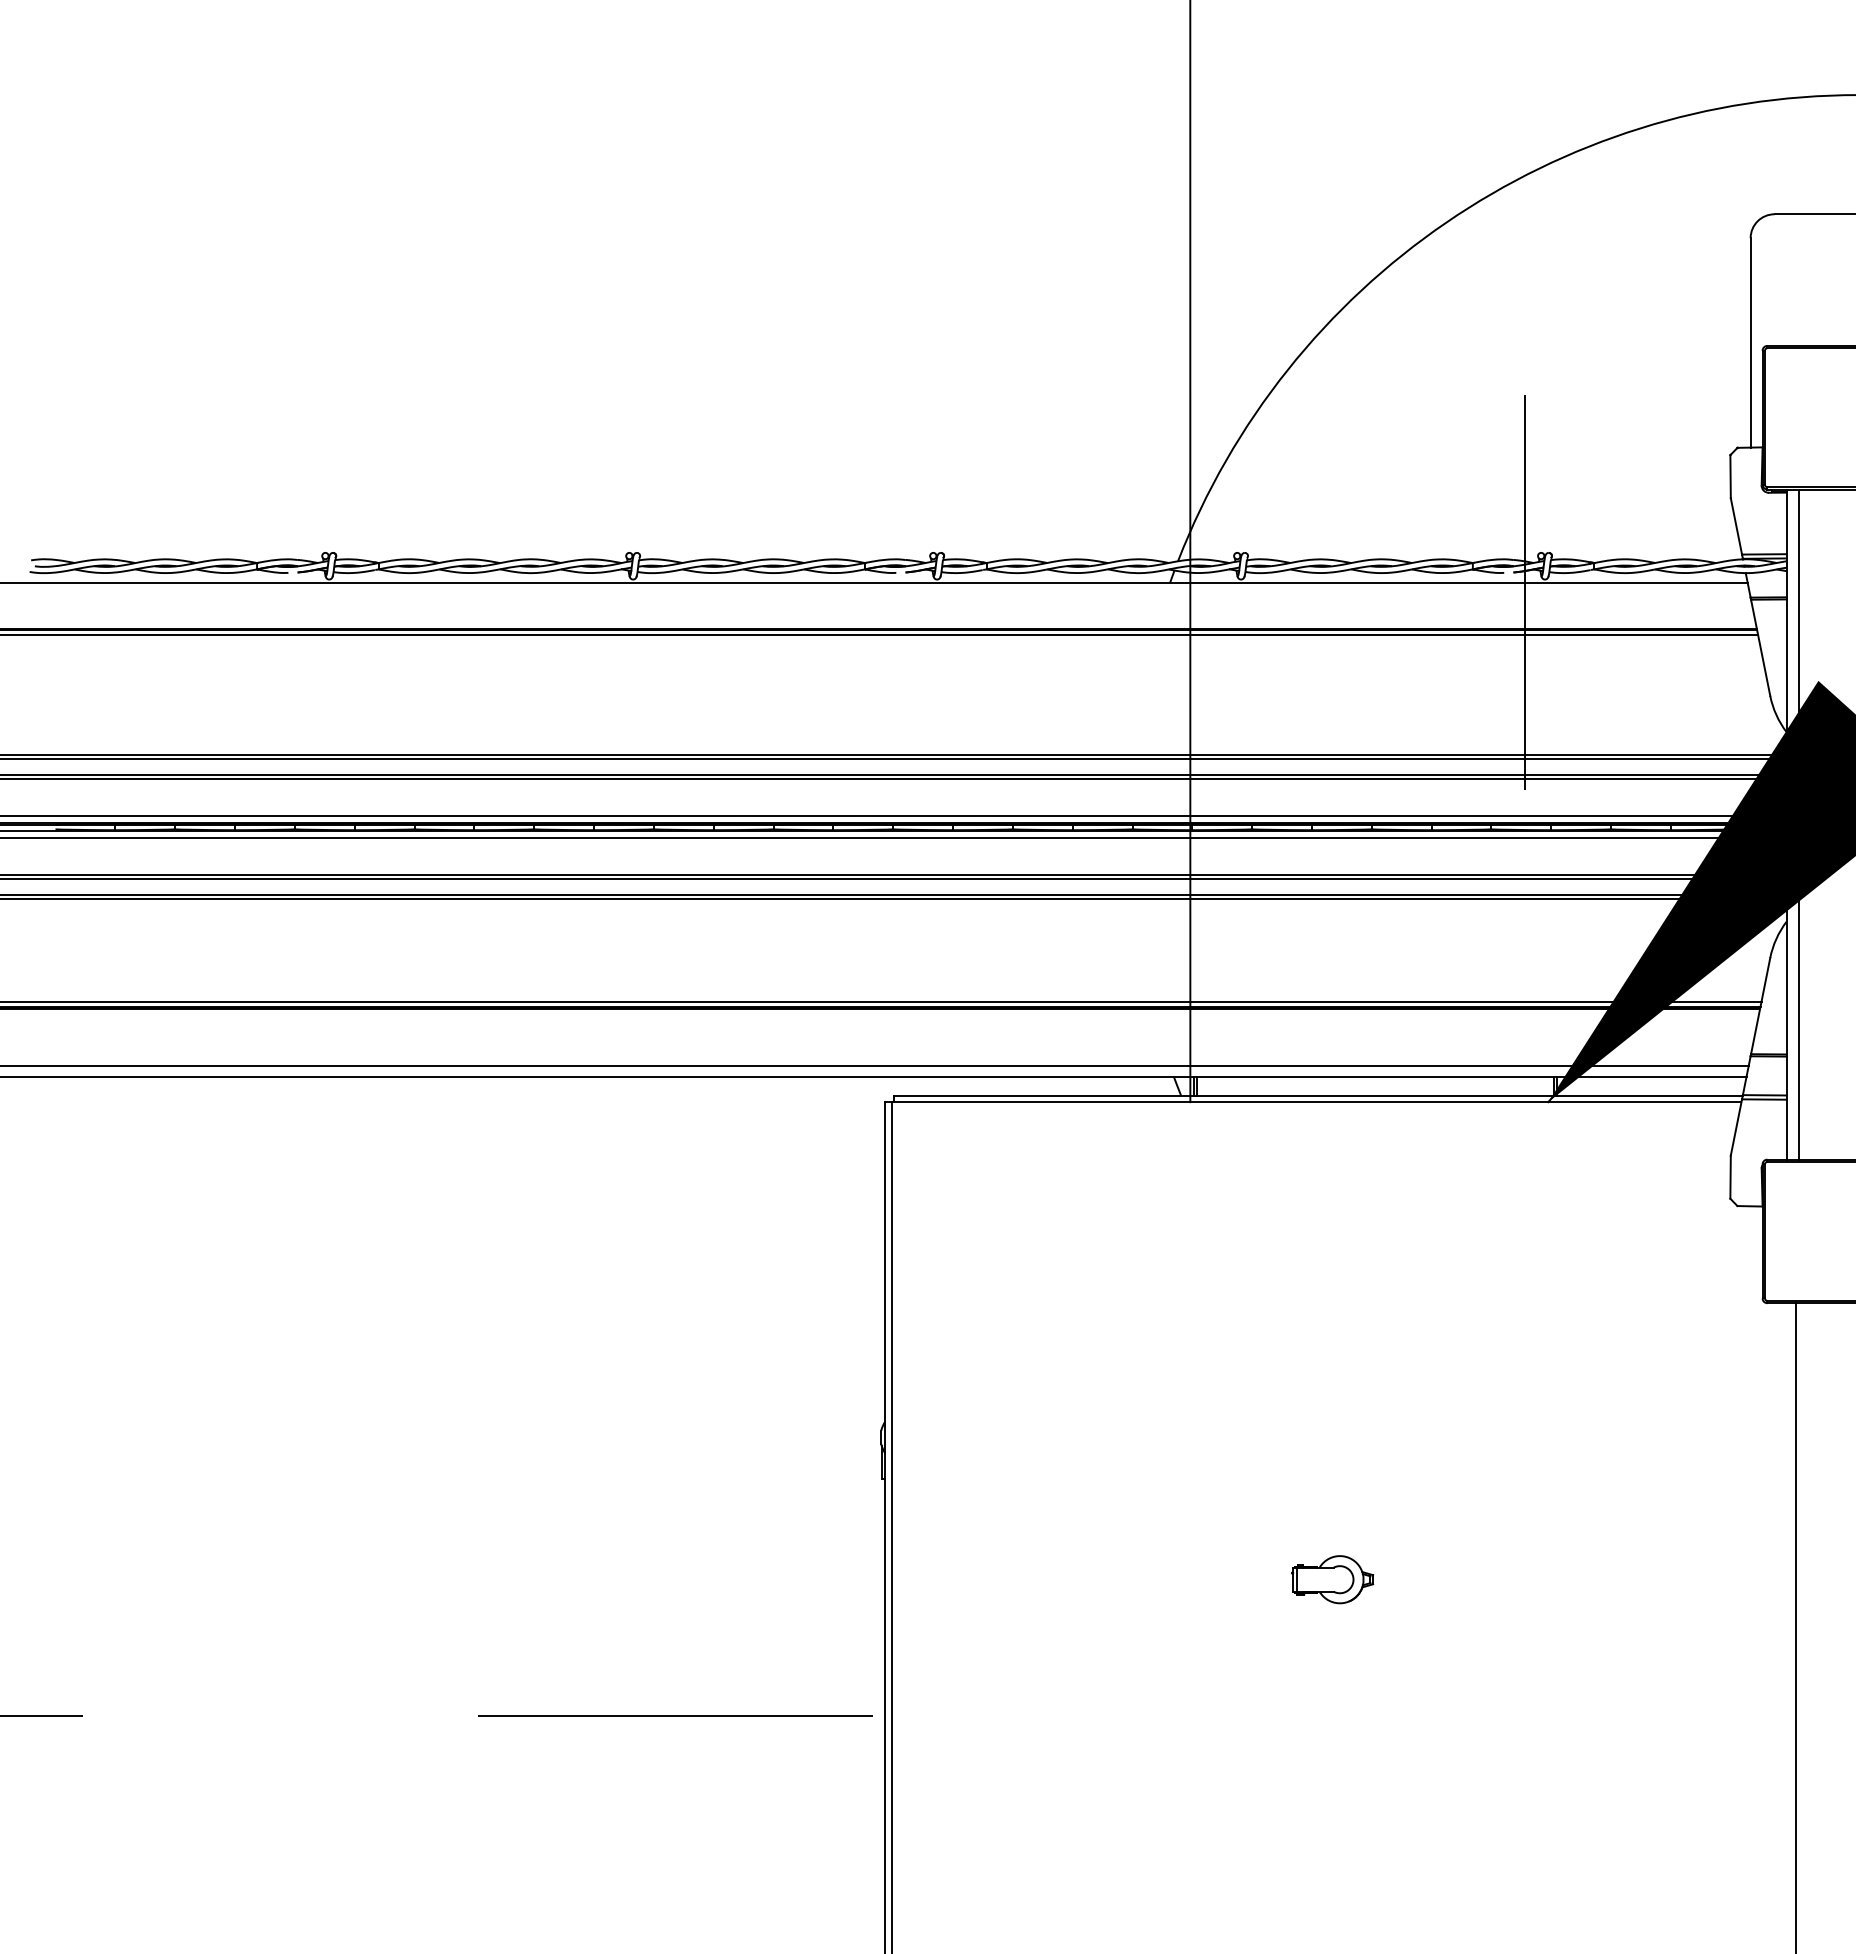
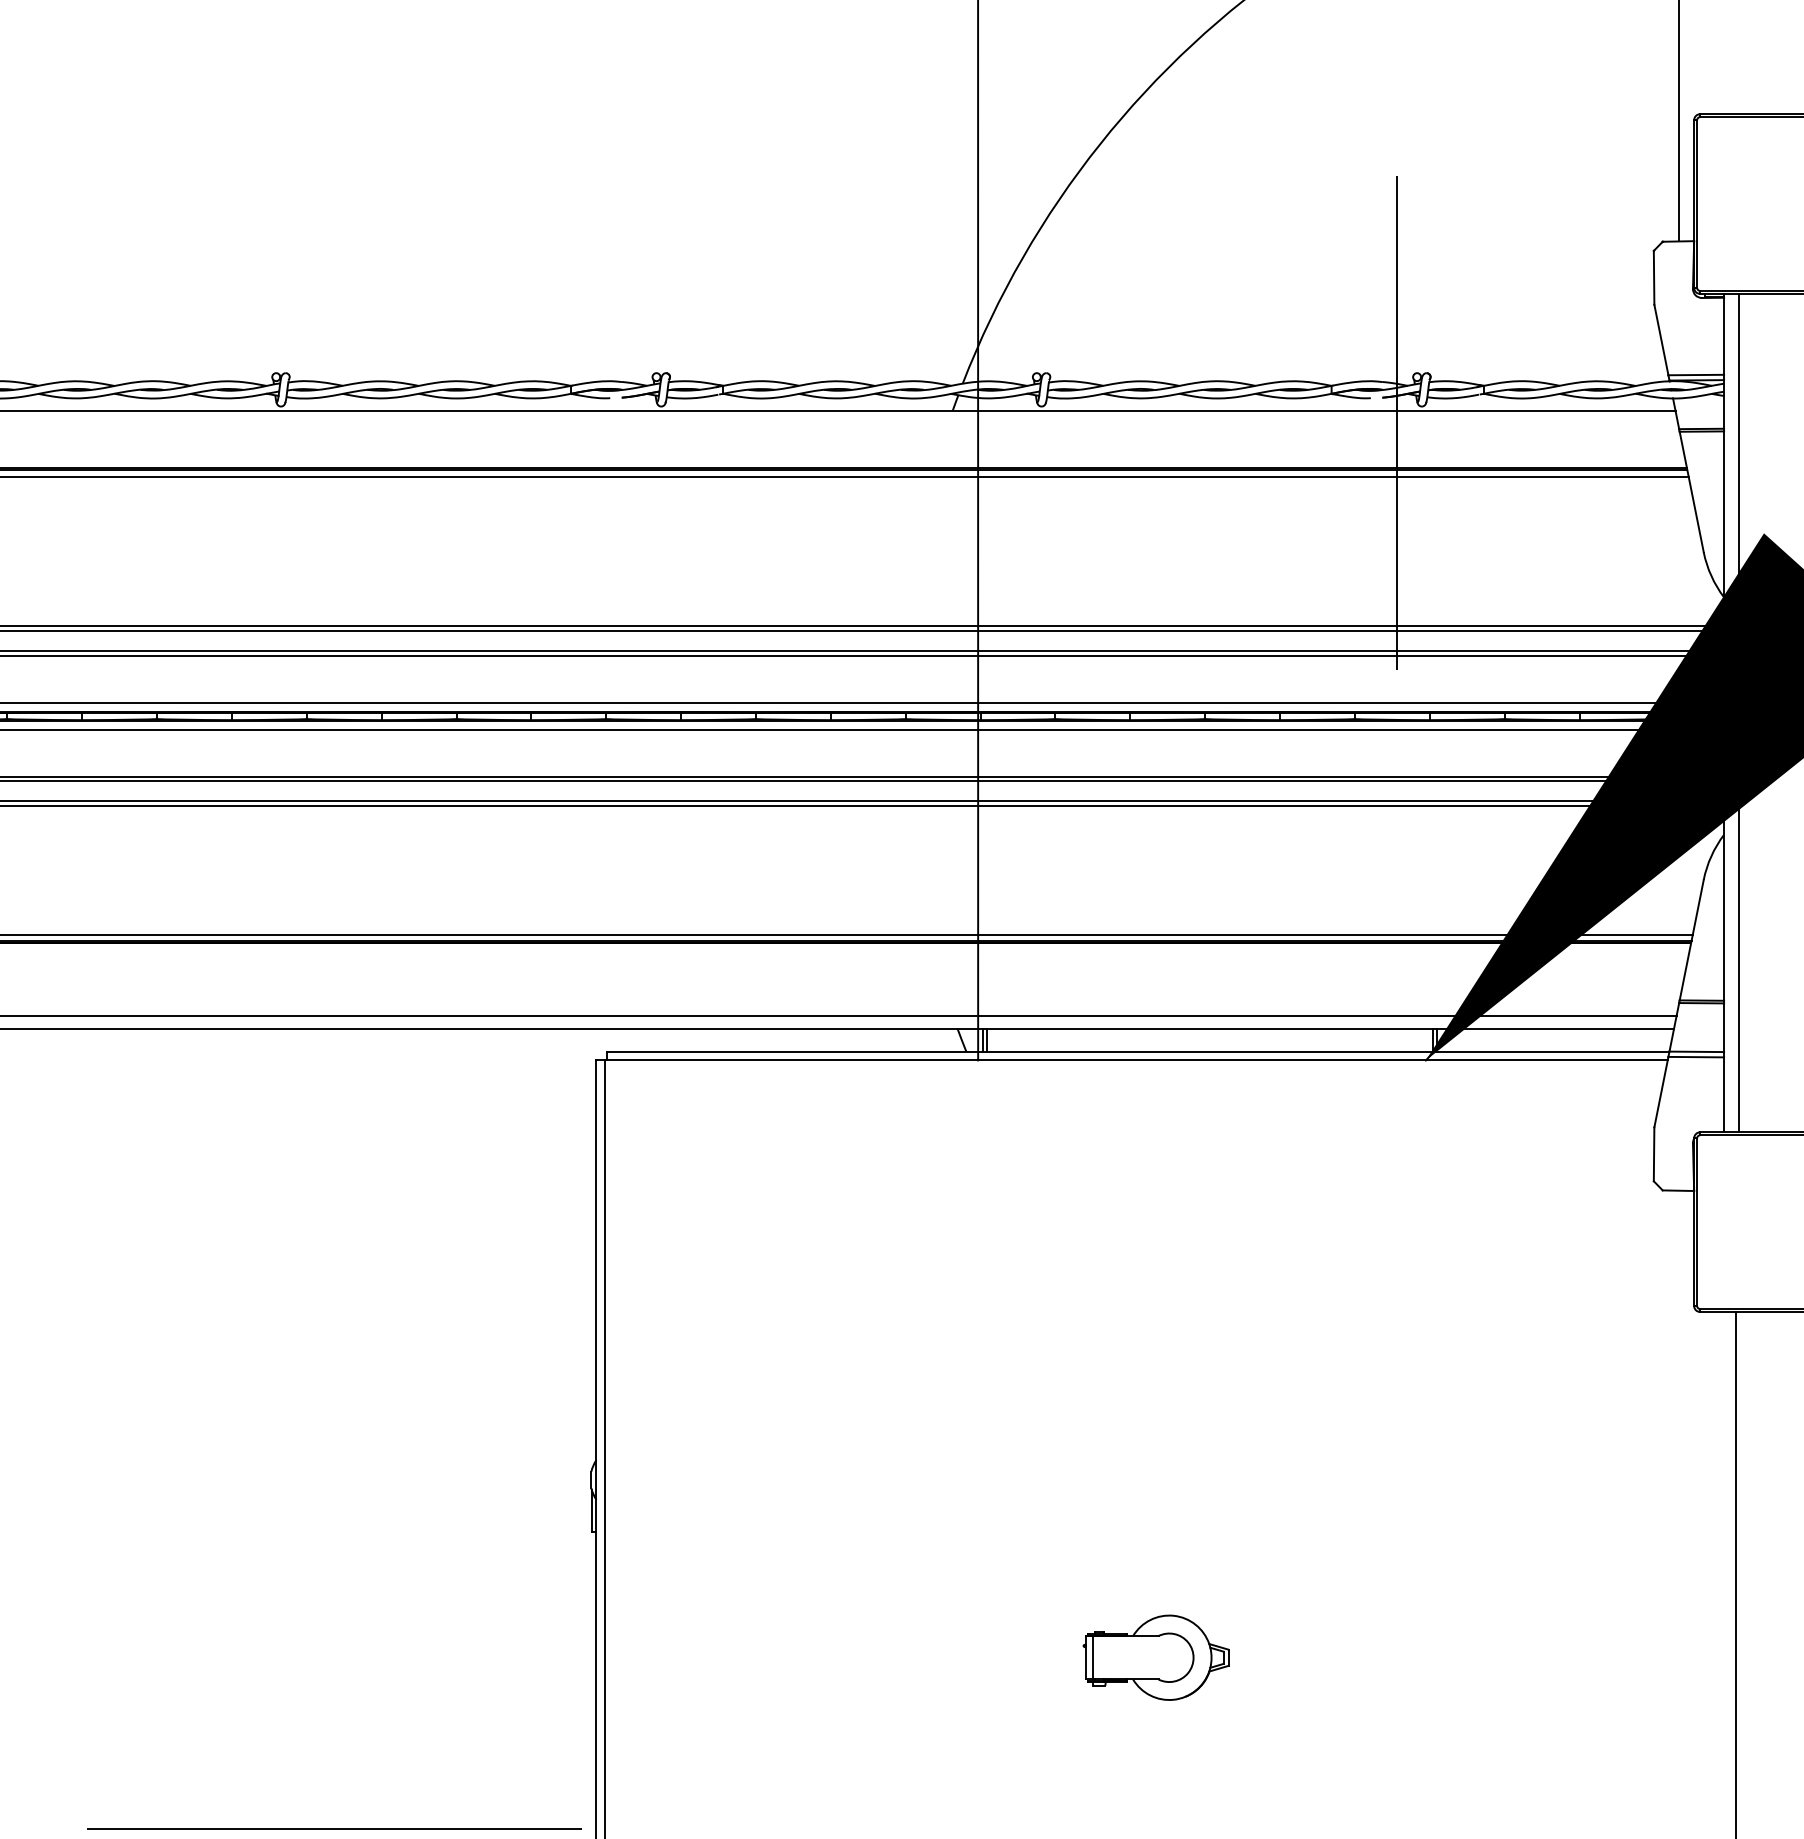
part: (1332, 1579) -> (1156, 1657), size x1.43

